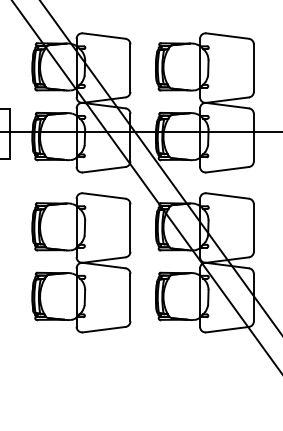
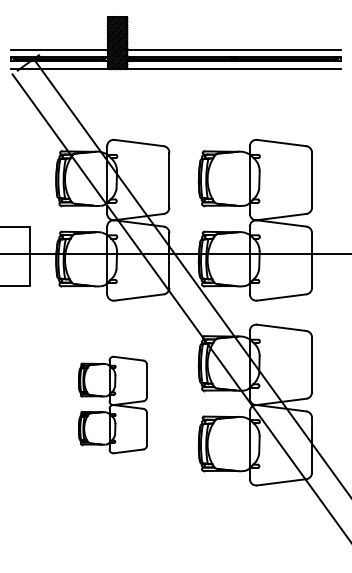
part: (81, 262) -> (112, 404), size x0.6

